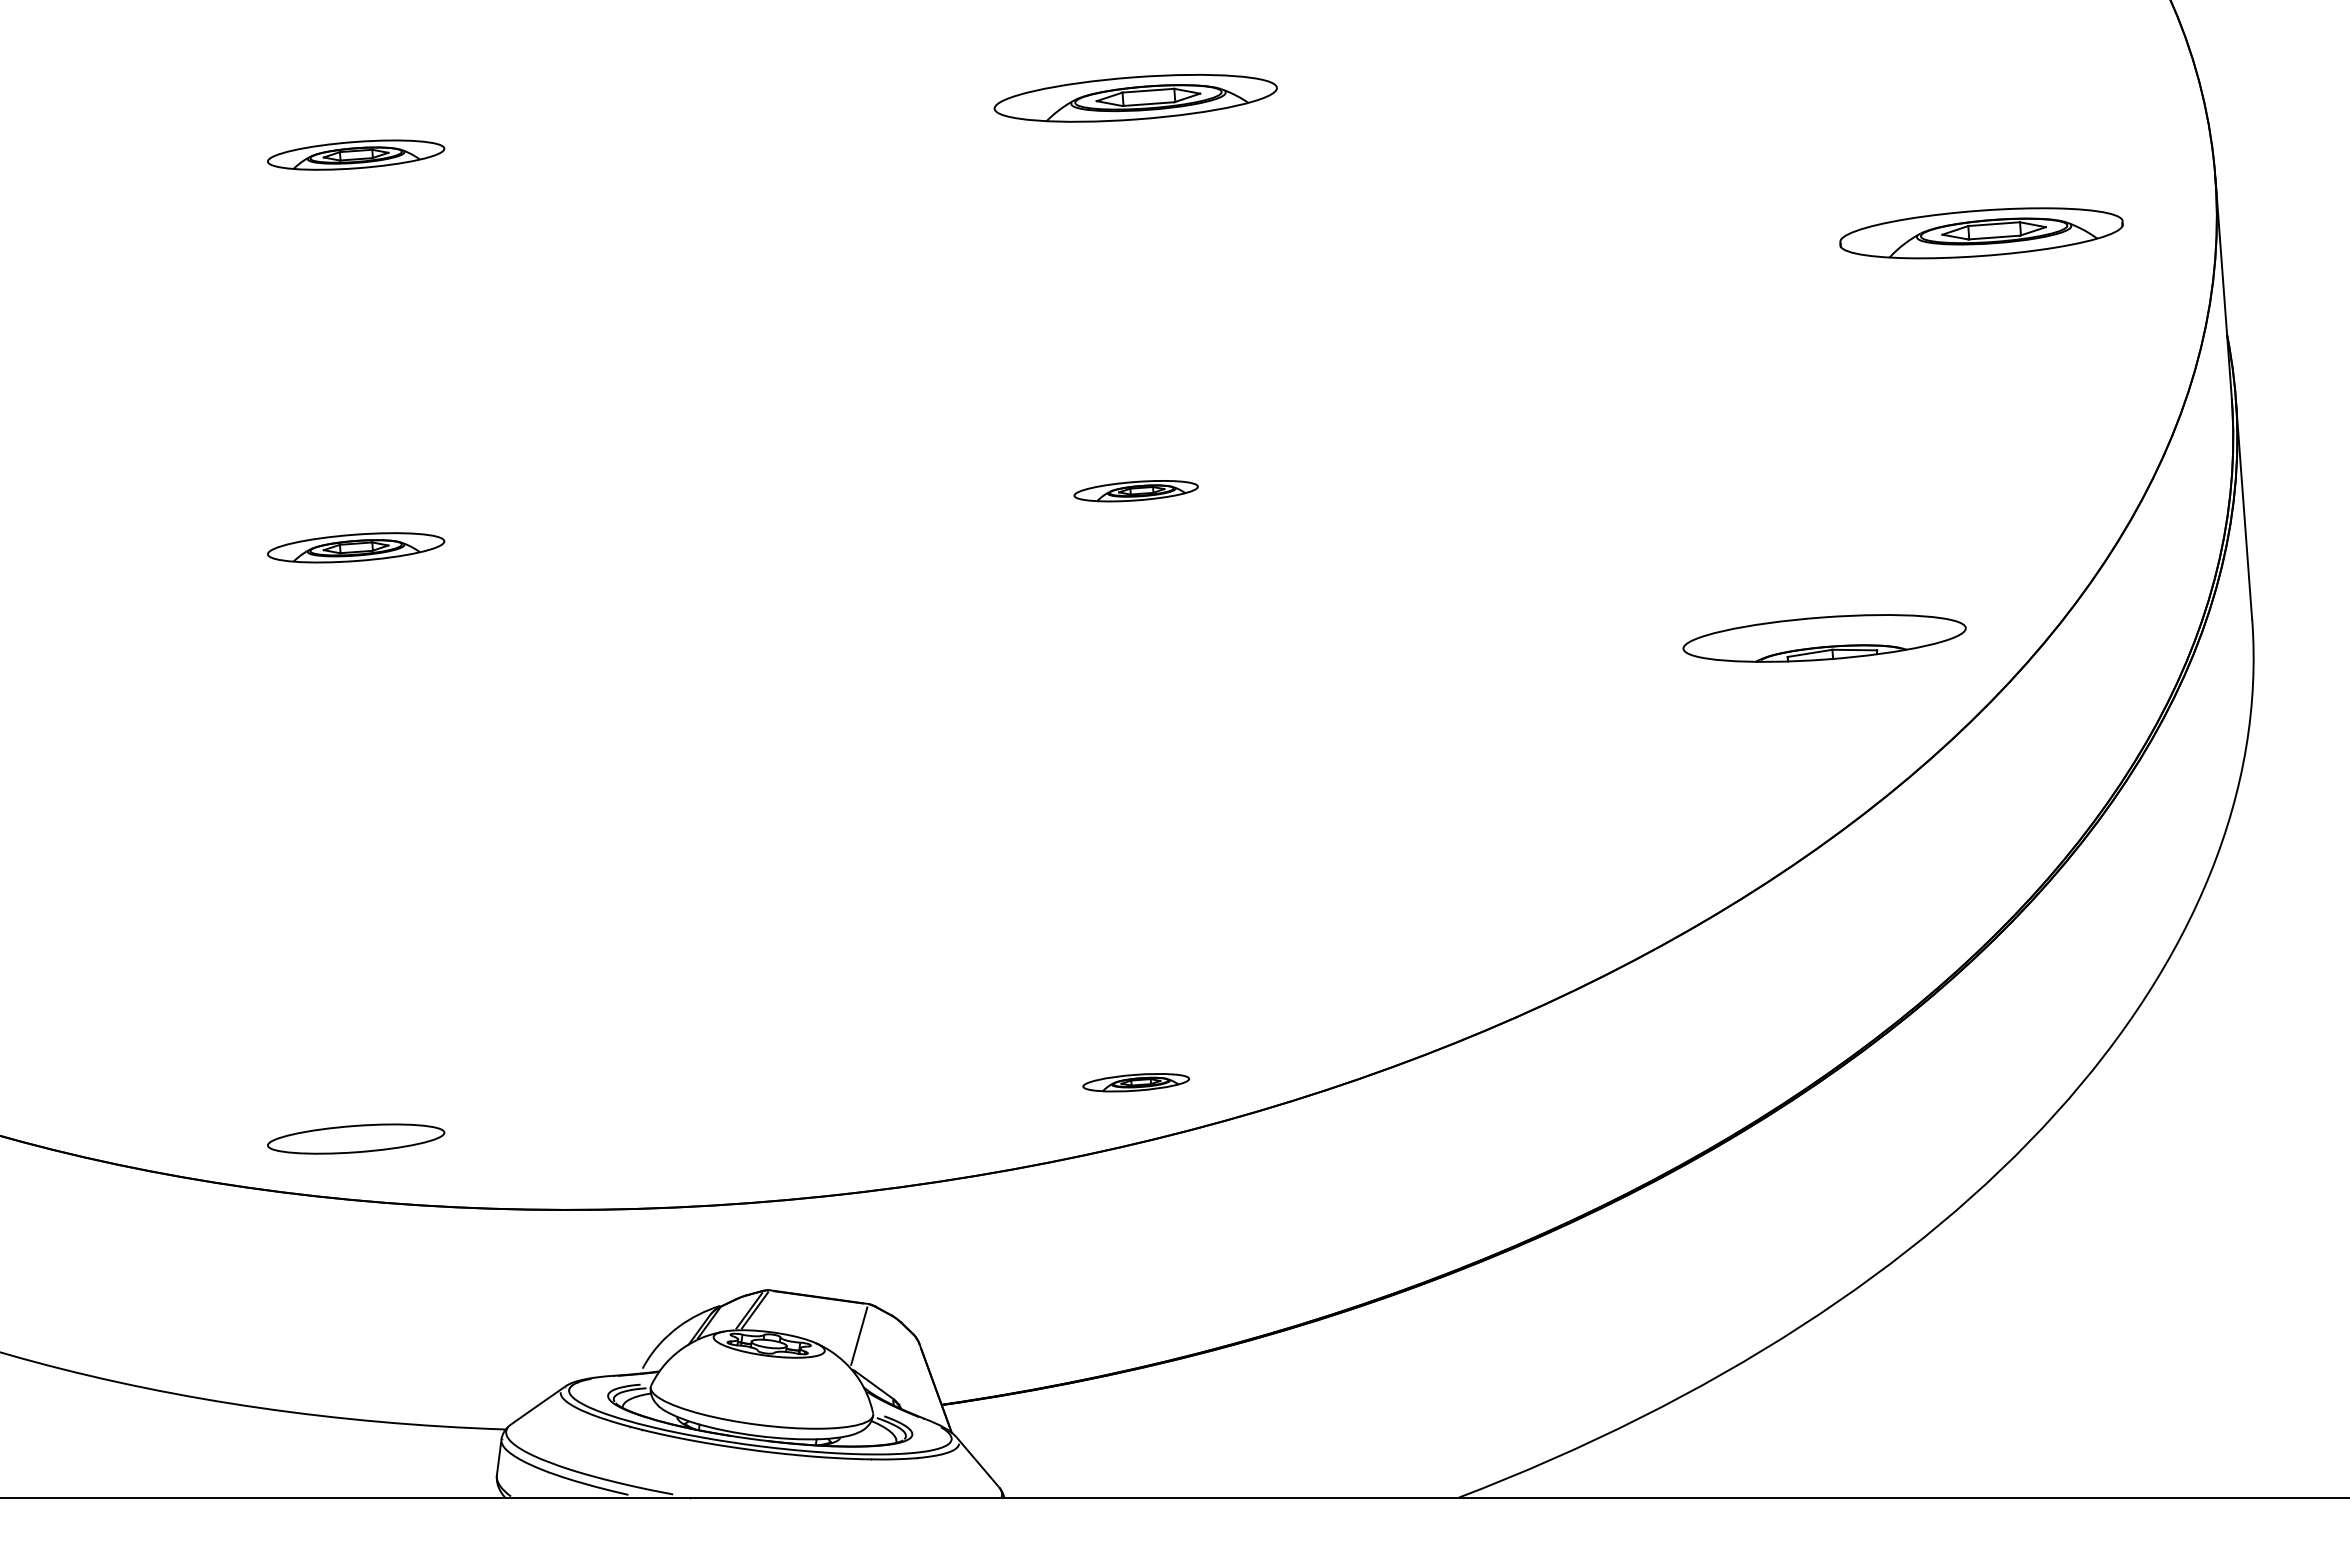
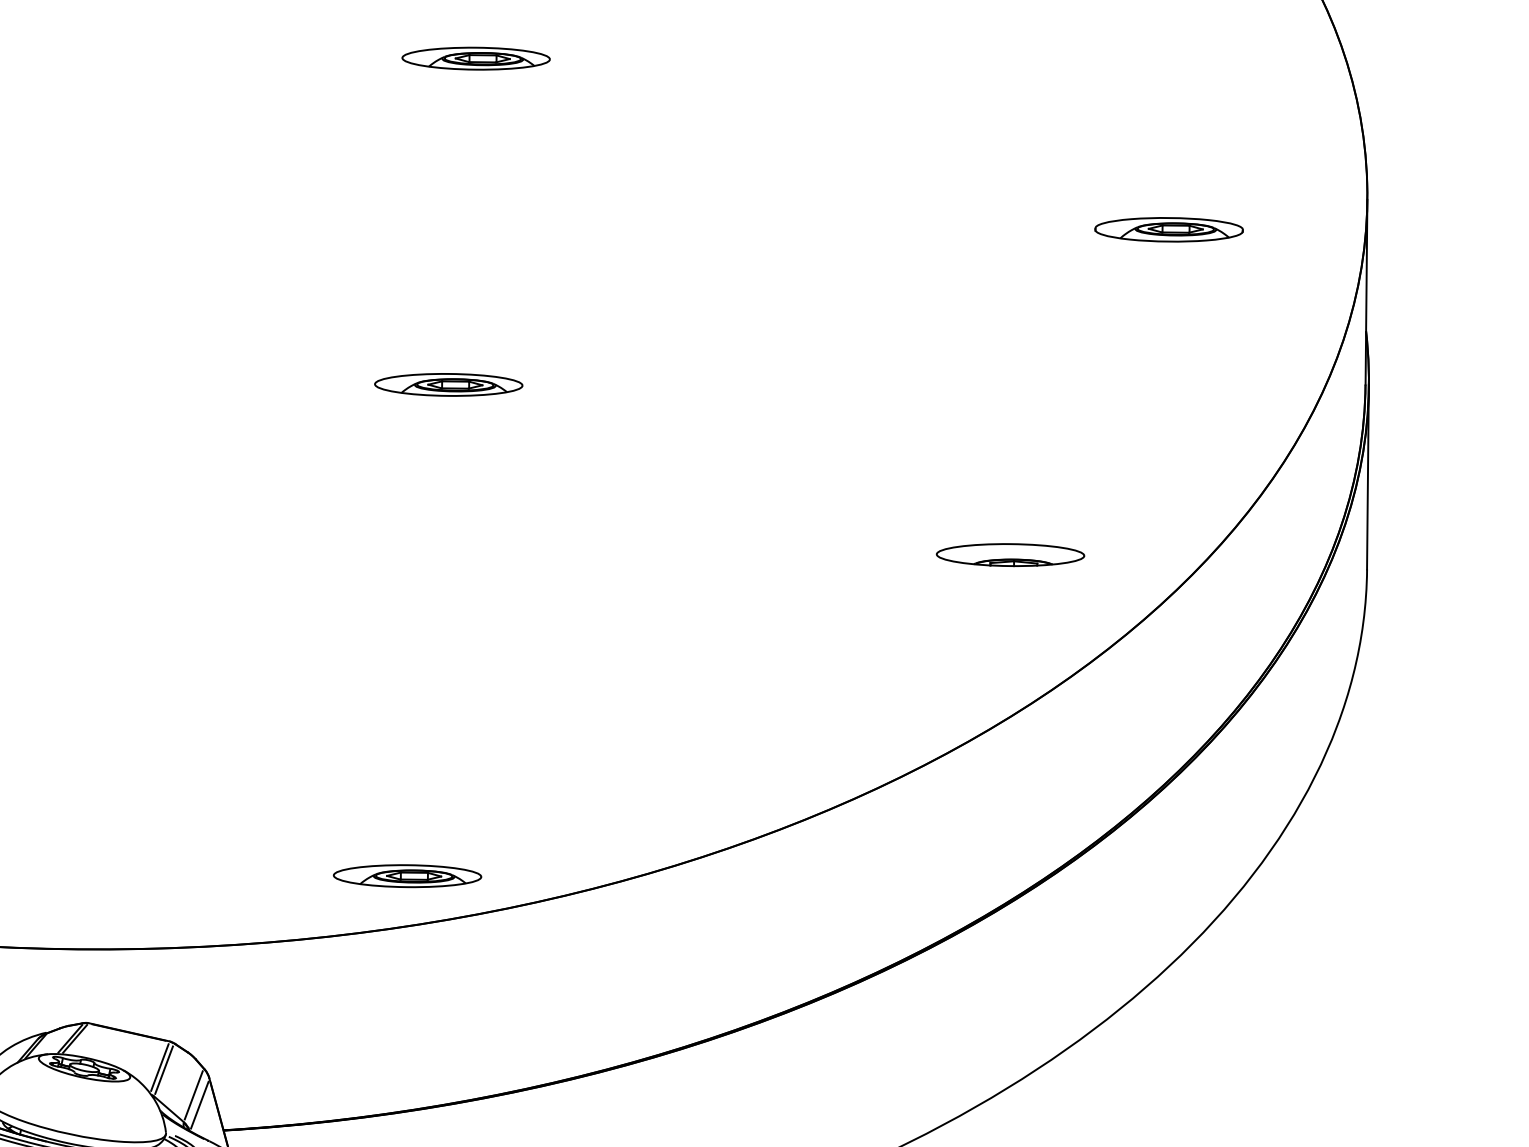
part: (1136, 98) -> (476, 58), size x0.62
part: (1981, 233) -> (1169, 229), size x0.62
part: (1136, 490) -> (449, 384), size x1.43
part: (1824, 637) -> (1010, 554), size x0.62
part: (1136, 1082) -> (407, 876), size x1.67
line: (864, 1338) -> (164, 1069), added
line: (902, 1365) -> (193, 1094), added
line: (910, 1376) -> (199, 1104), added

